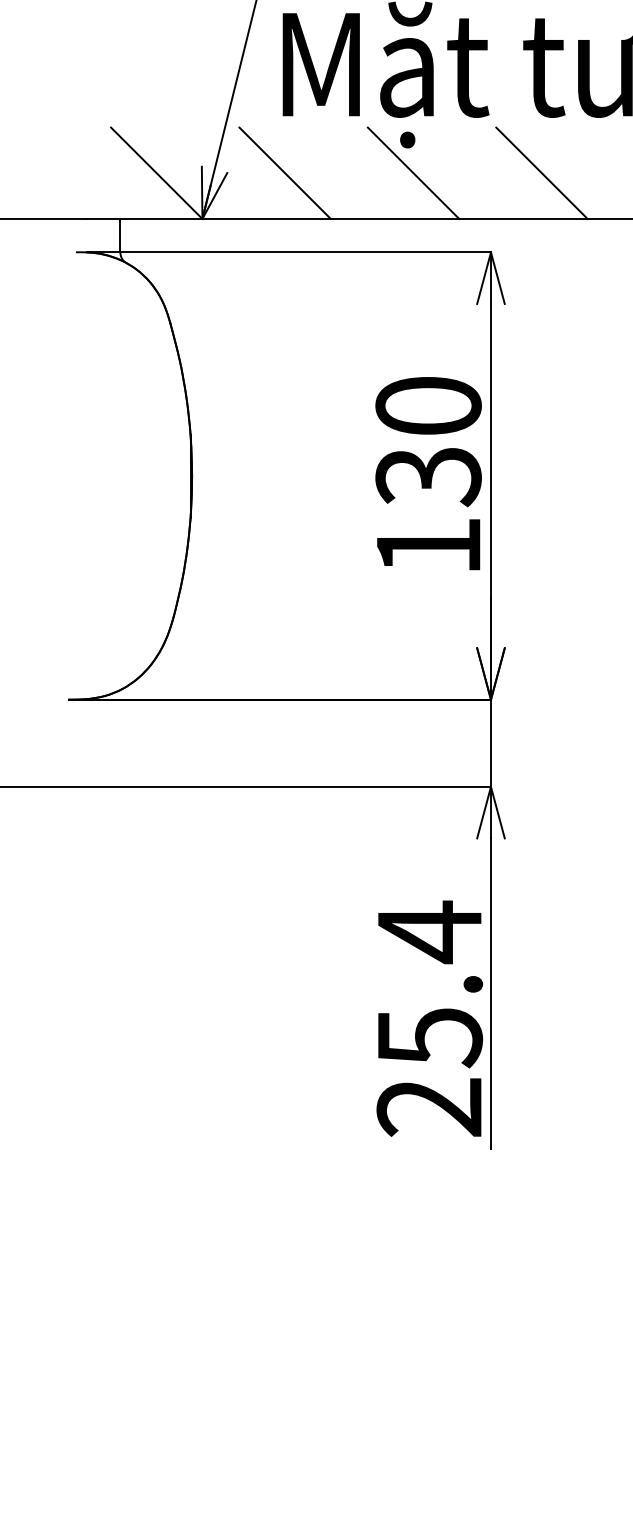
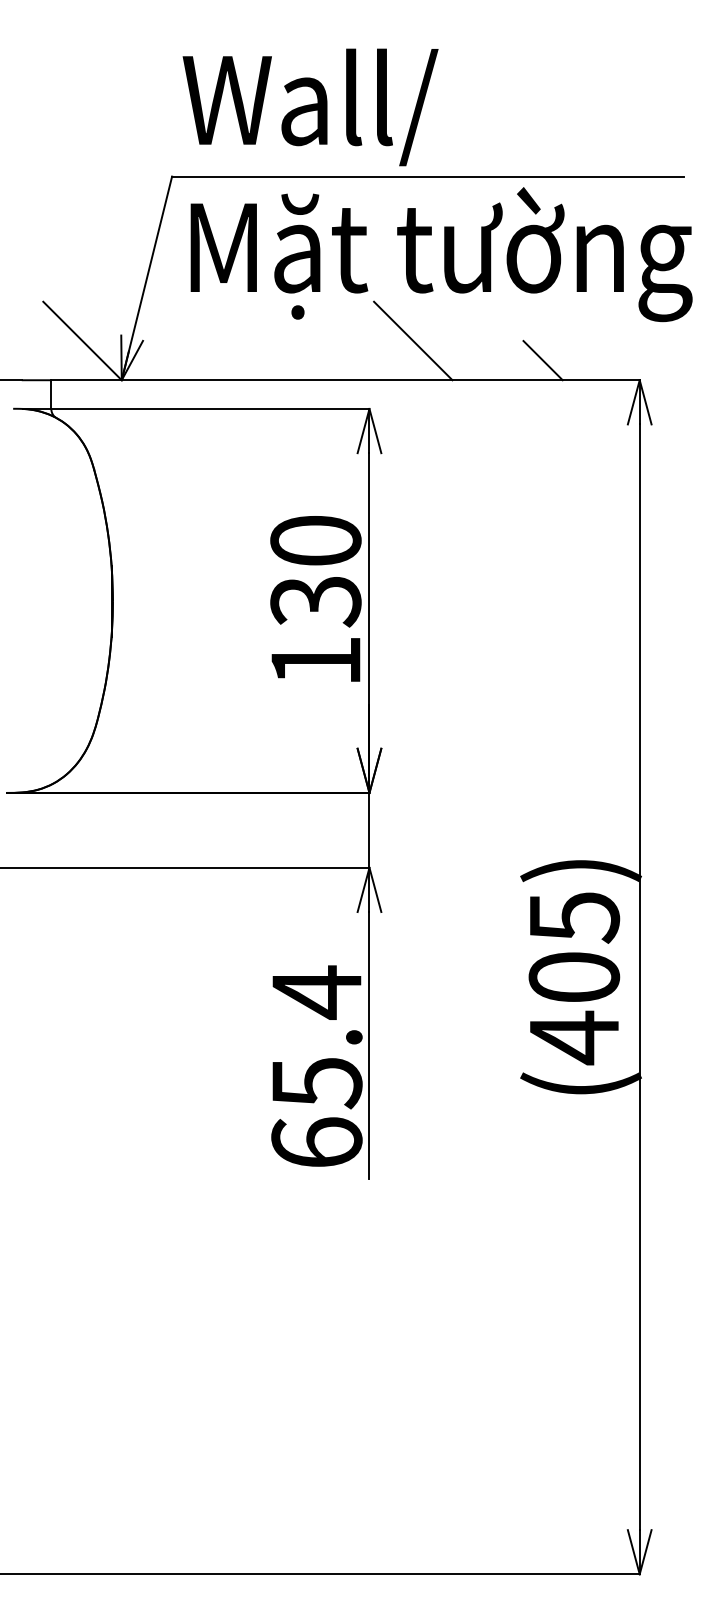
line: (284, 172) -> (192, 340), removed
line: (412, 172) -> (302, 340), removed
text: (429, 1106) -> (316, 1142), 25.4 -> 65.4

